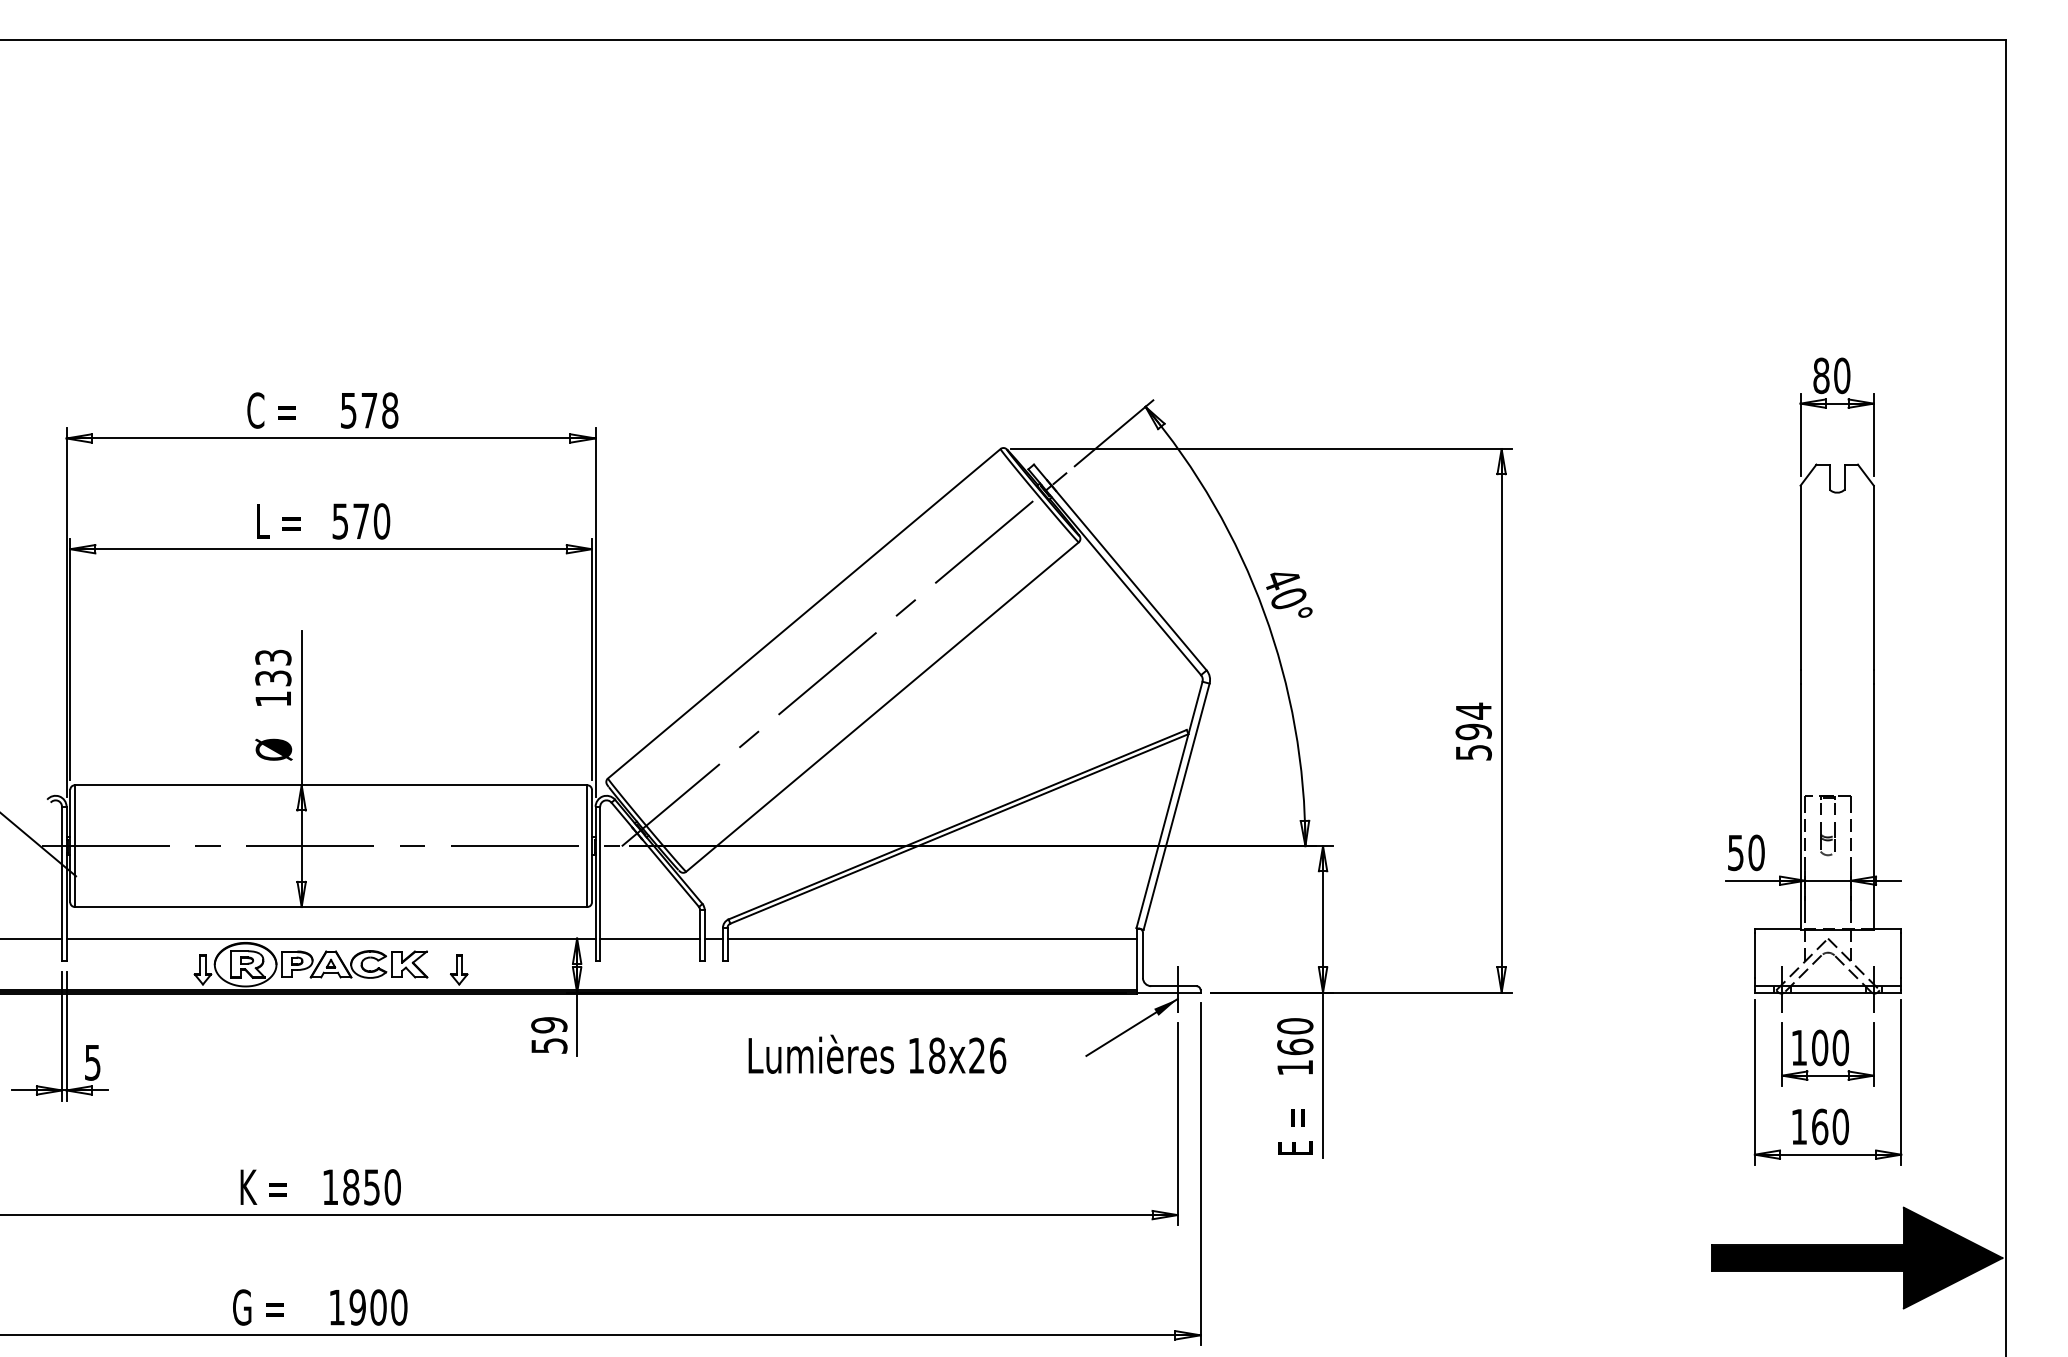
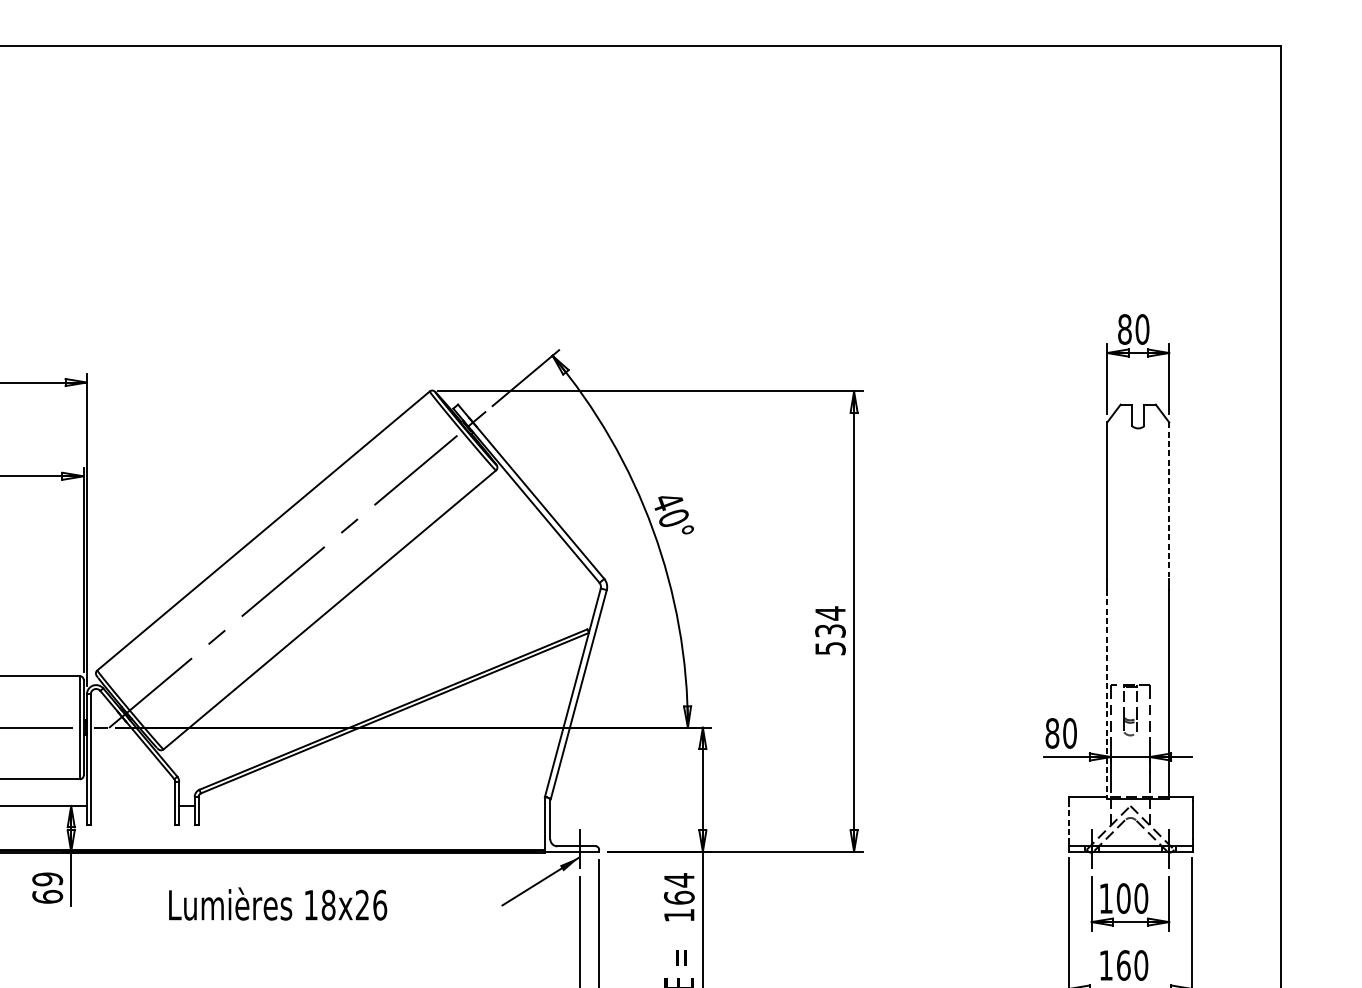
line: (1873, 578) -> (1168, 501), solid -> dashed
text: (1473, 731) -> (830, 630), 594 -> 534
line: (1800, 807) -> (1107, 695), solid -> dashed
text: (1735, 852) -> (1052, 733), 50 -> 80
line: (650, 938) -> (133, 805), removed
line: (931, 938) -> (371, 805), removed
line: (1754, 955) -> (1068, 820), solid -> dashed
text: (1295, 1025) -> (679, 879), 160 -> 164
text: (549, 1045) -> (47, 896), 59 -> 69
text: (877, 1053) -> (278, 903), moved

